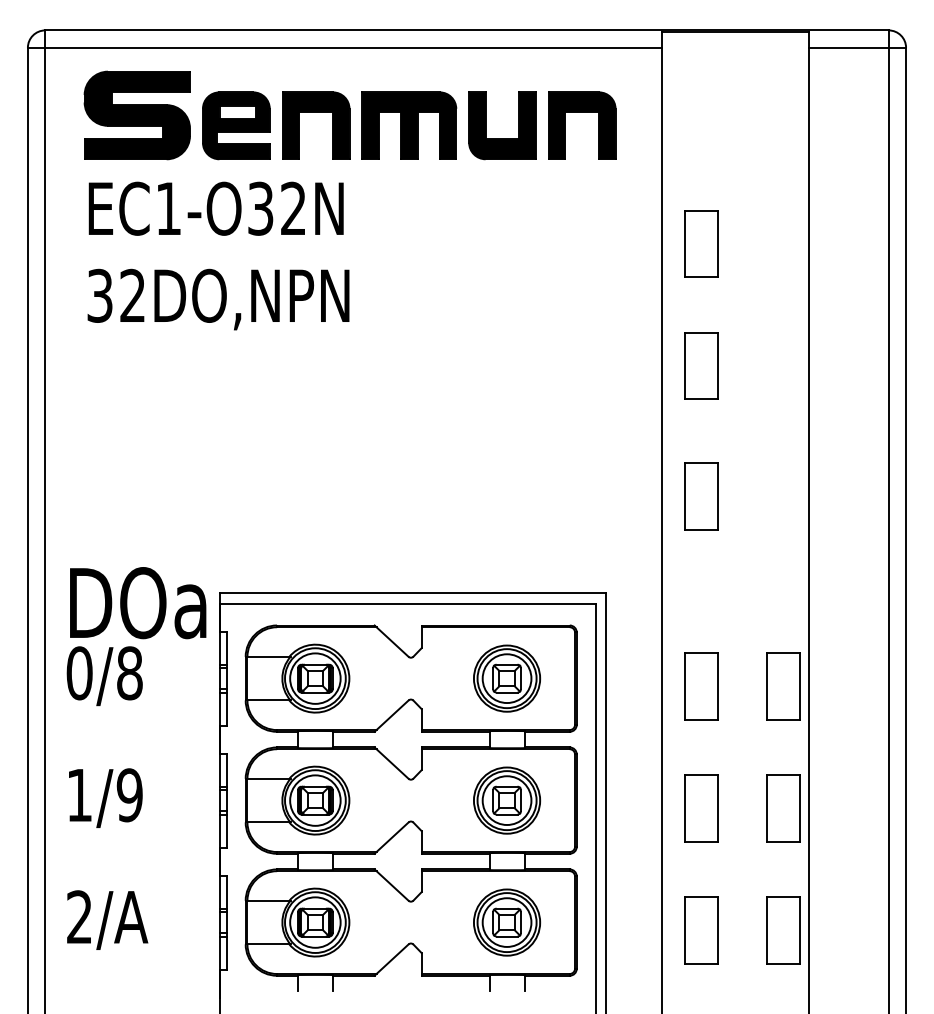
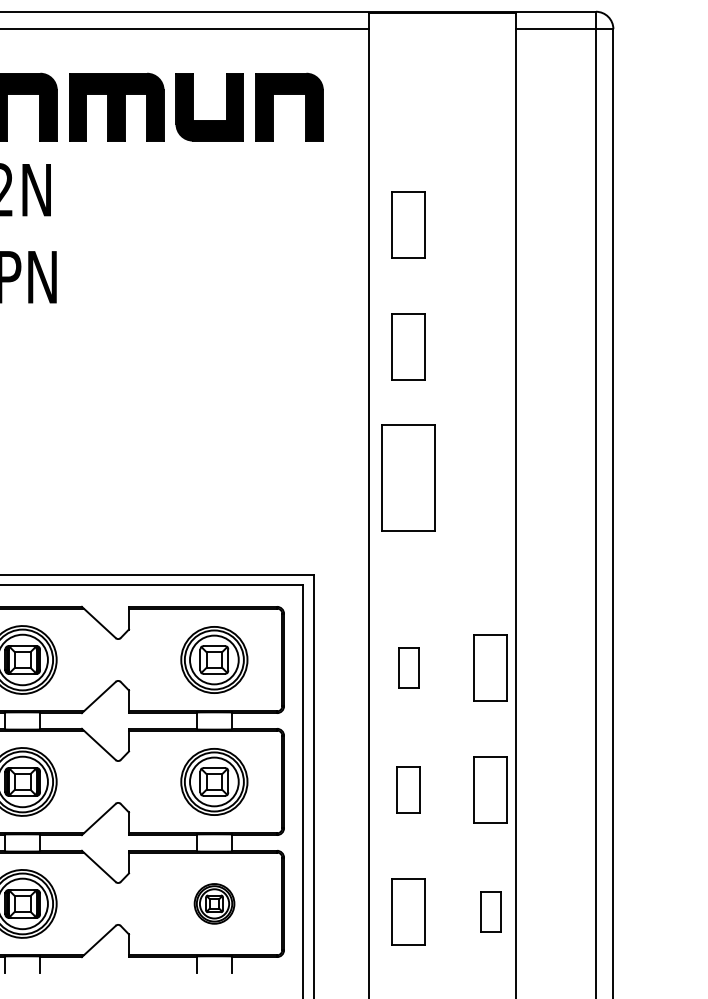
part: (701, 496) -> (408, 477), size x1.6
part: (701, 686) -> (408, 667), size x0.6
part: (701, 808) -> (408, 789), size x0.7
part: (507, 922) -> (214, 903), size x0.6
part: (783, 930) -> (490, 911), size x0.6

